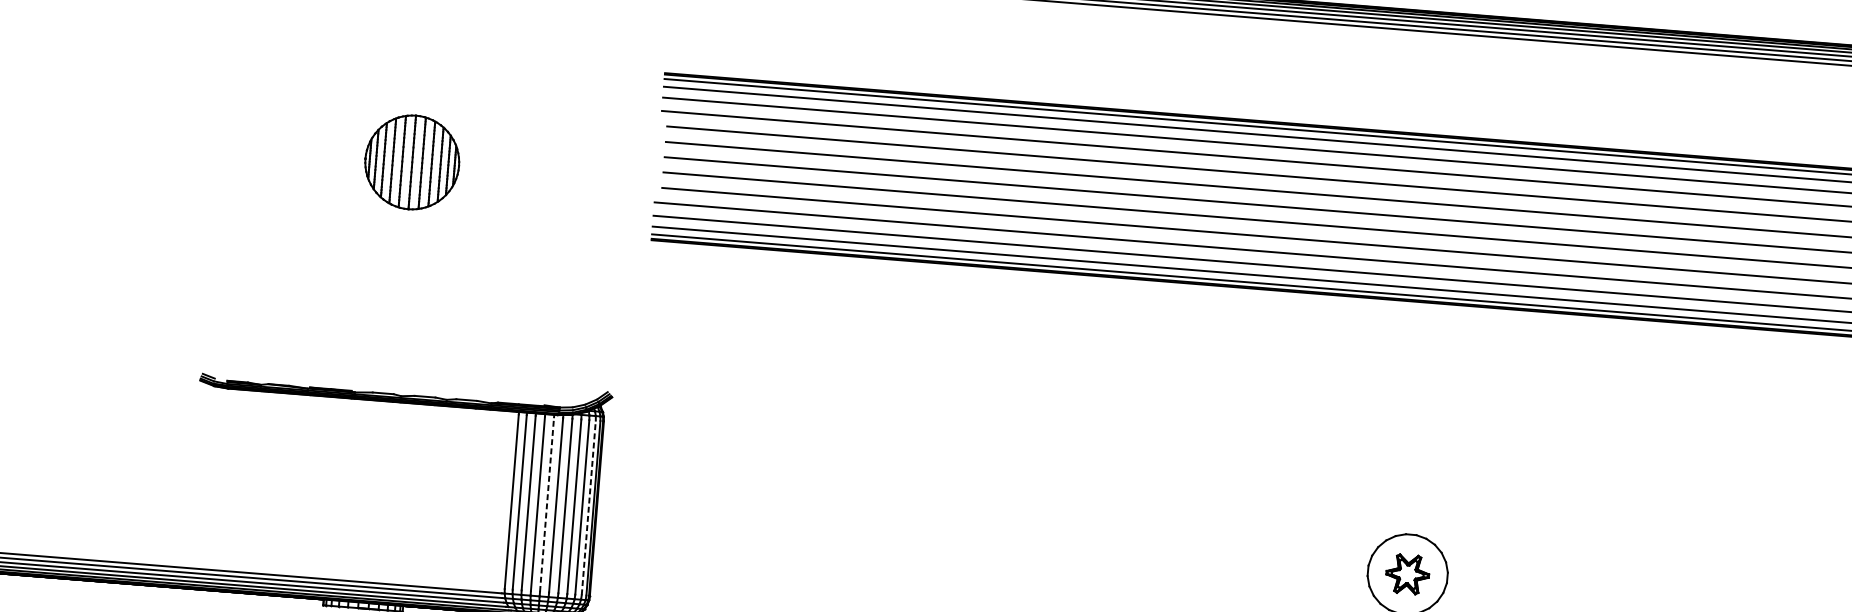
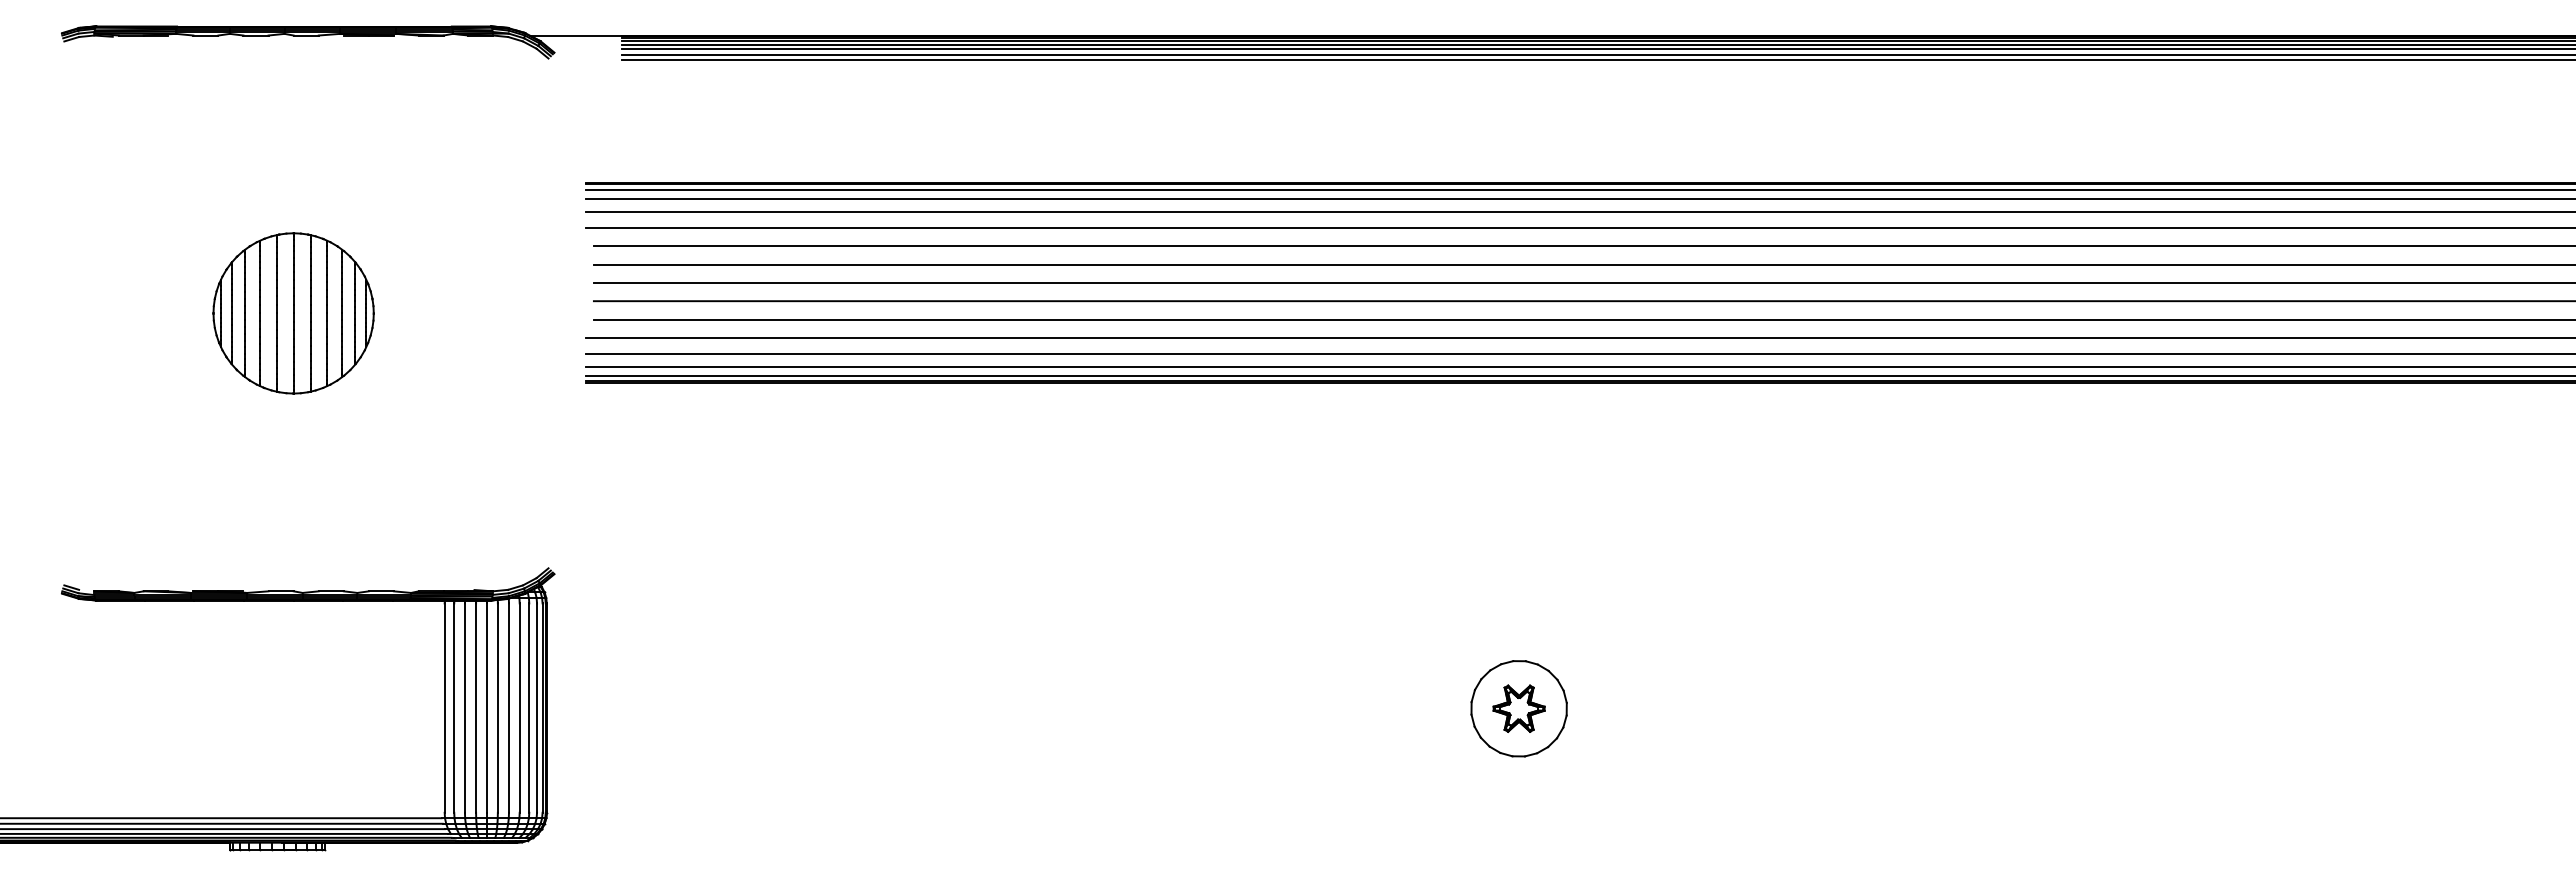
part: (412, 162) -> (293, 313), size x1.43
line: (546, 504) -> (486, 708), dashed -> solid
line: (589, 508) -> (537, 708), dashed -> solid

